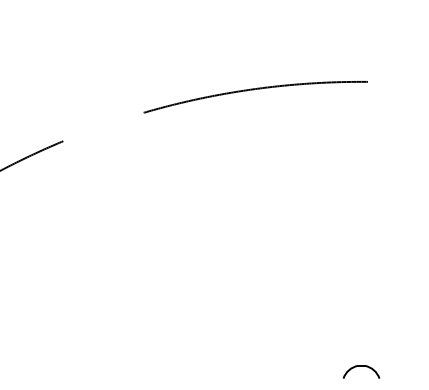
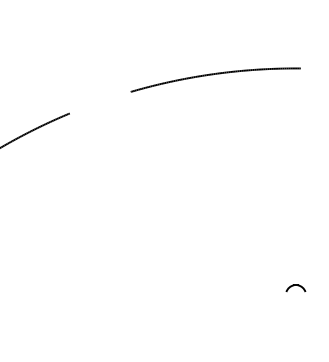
part: (360, 371) -> (295, 288), size x0.7

